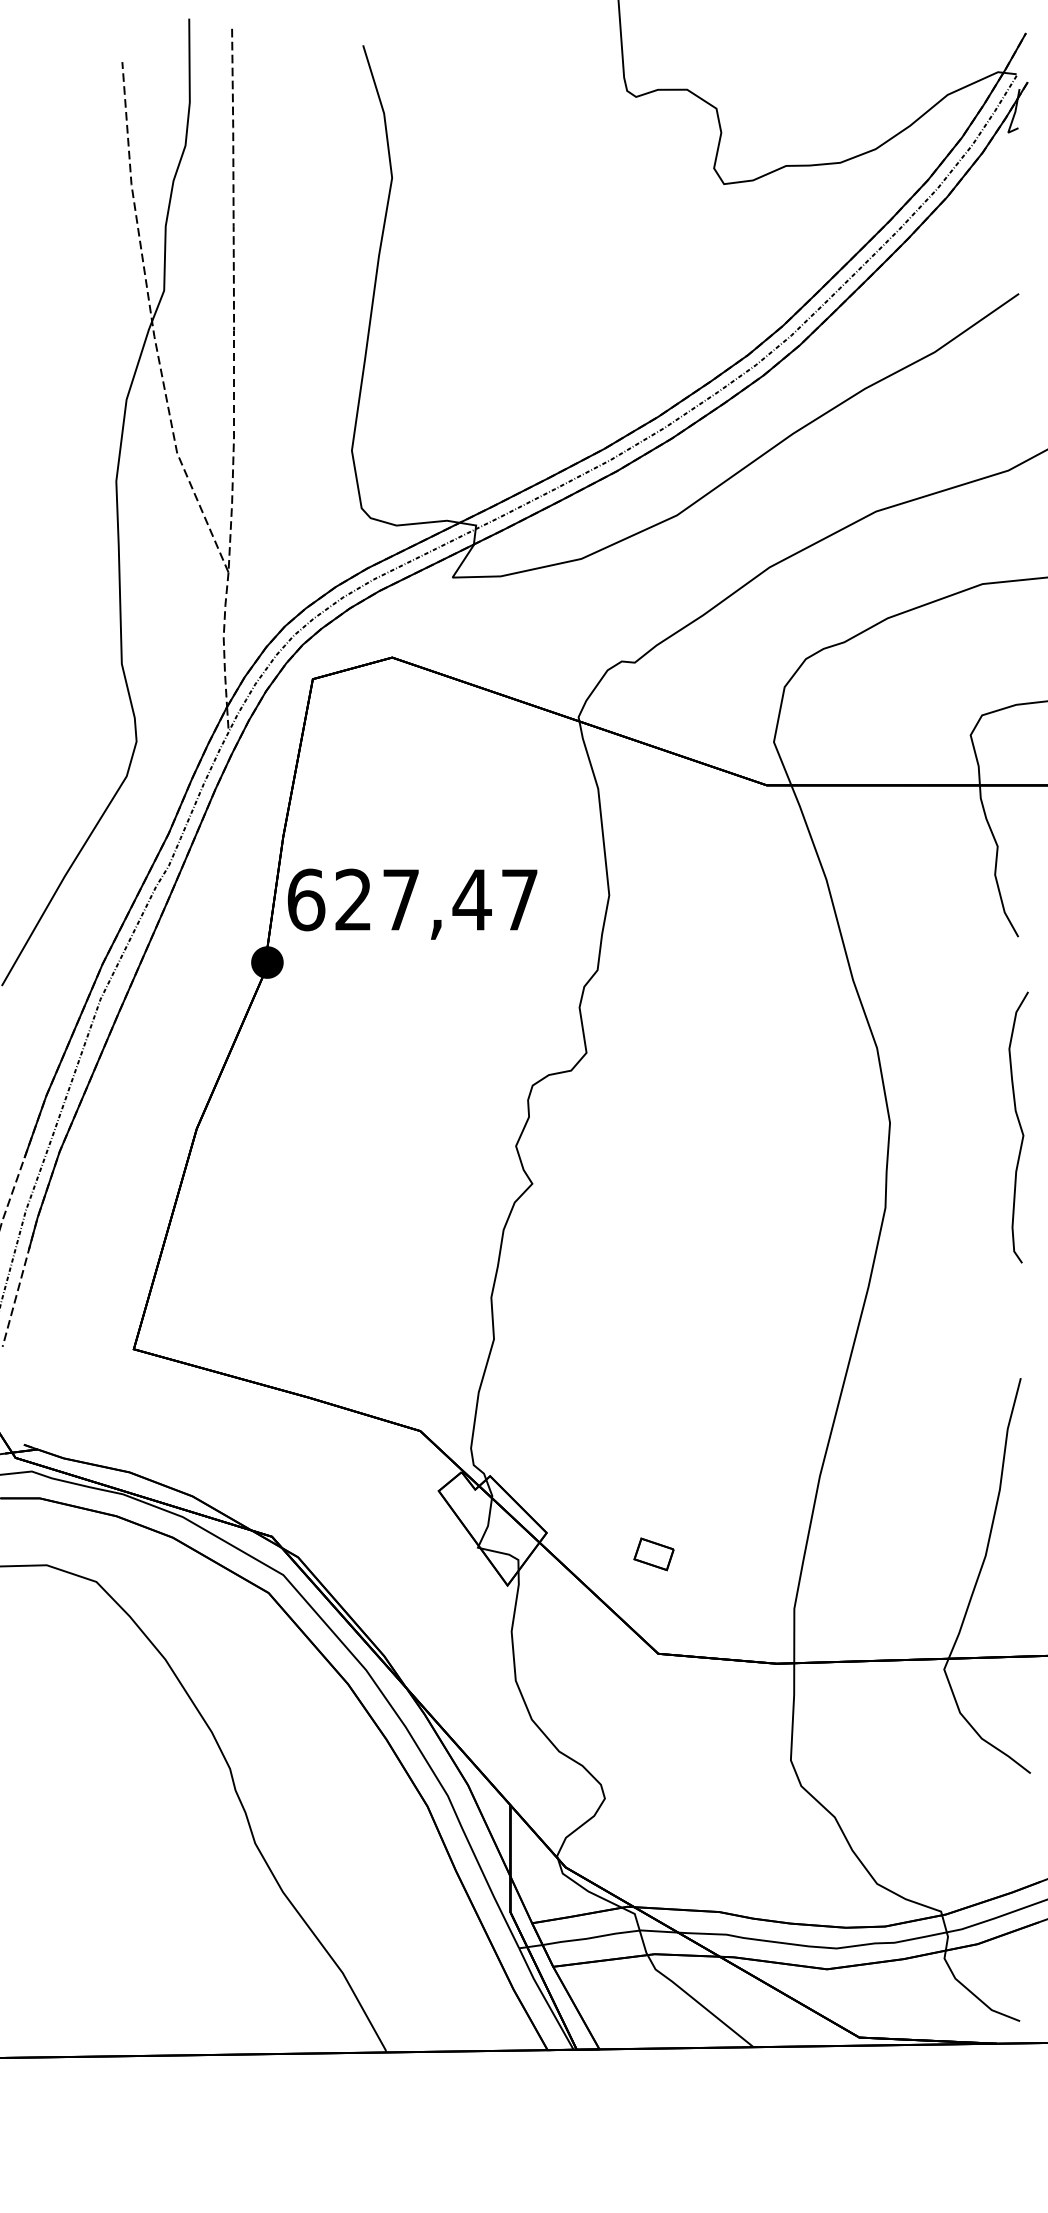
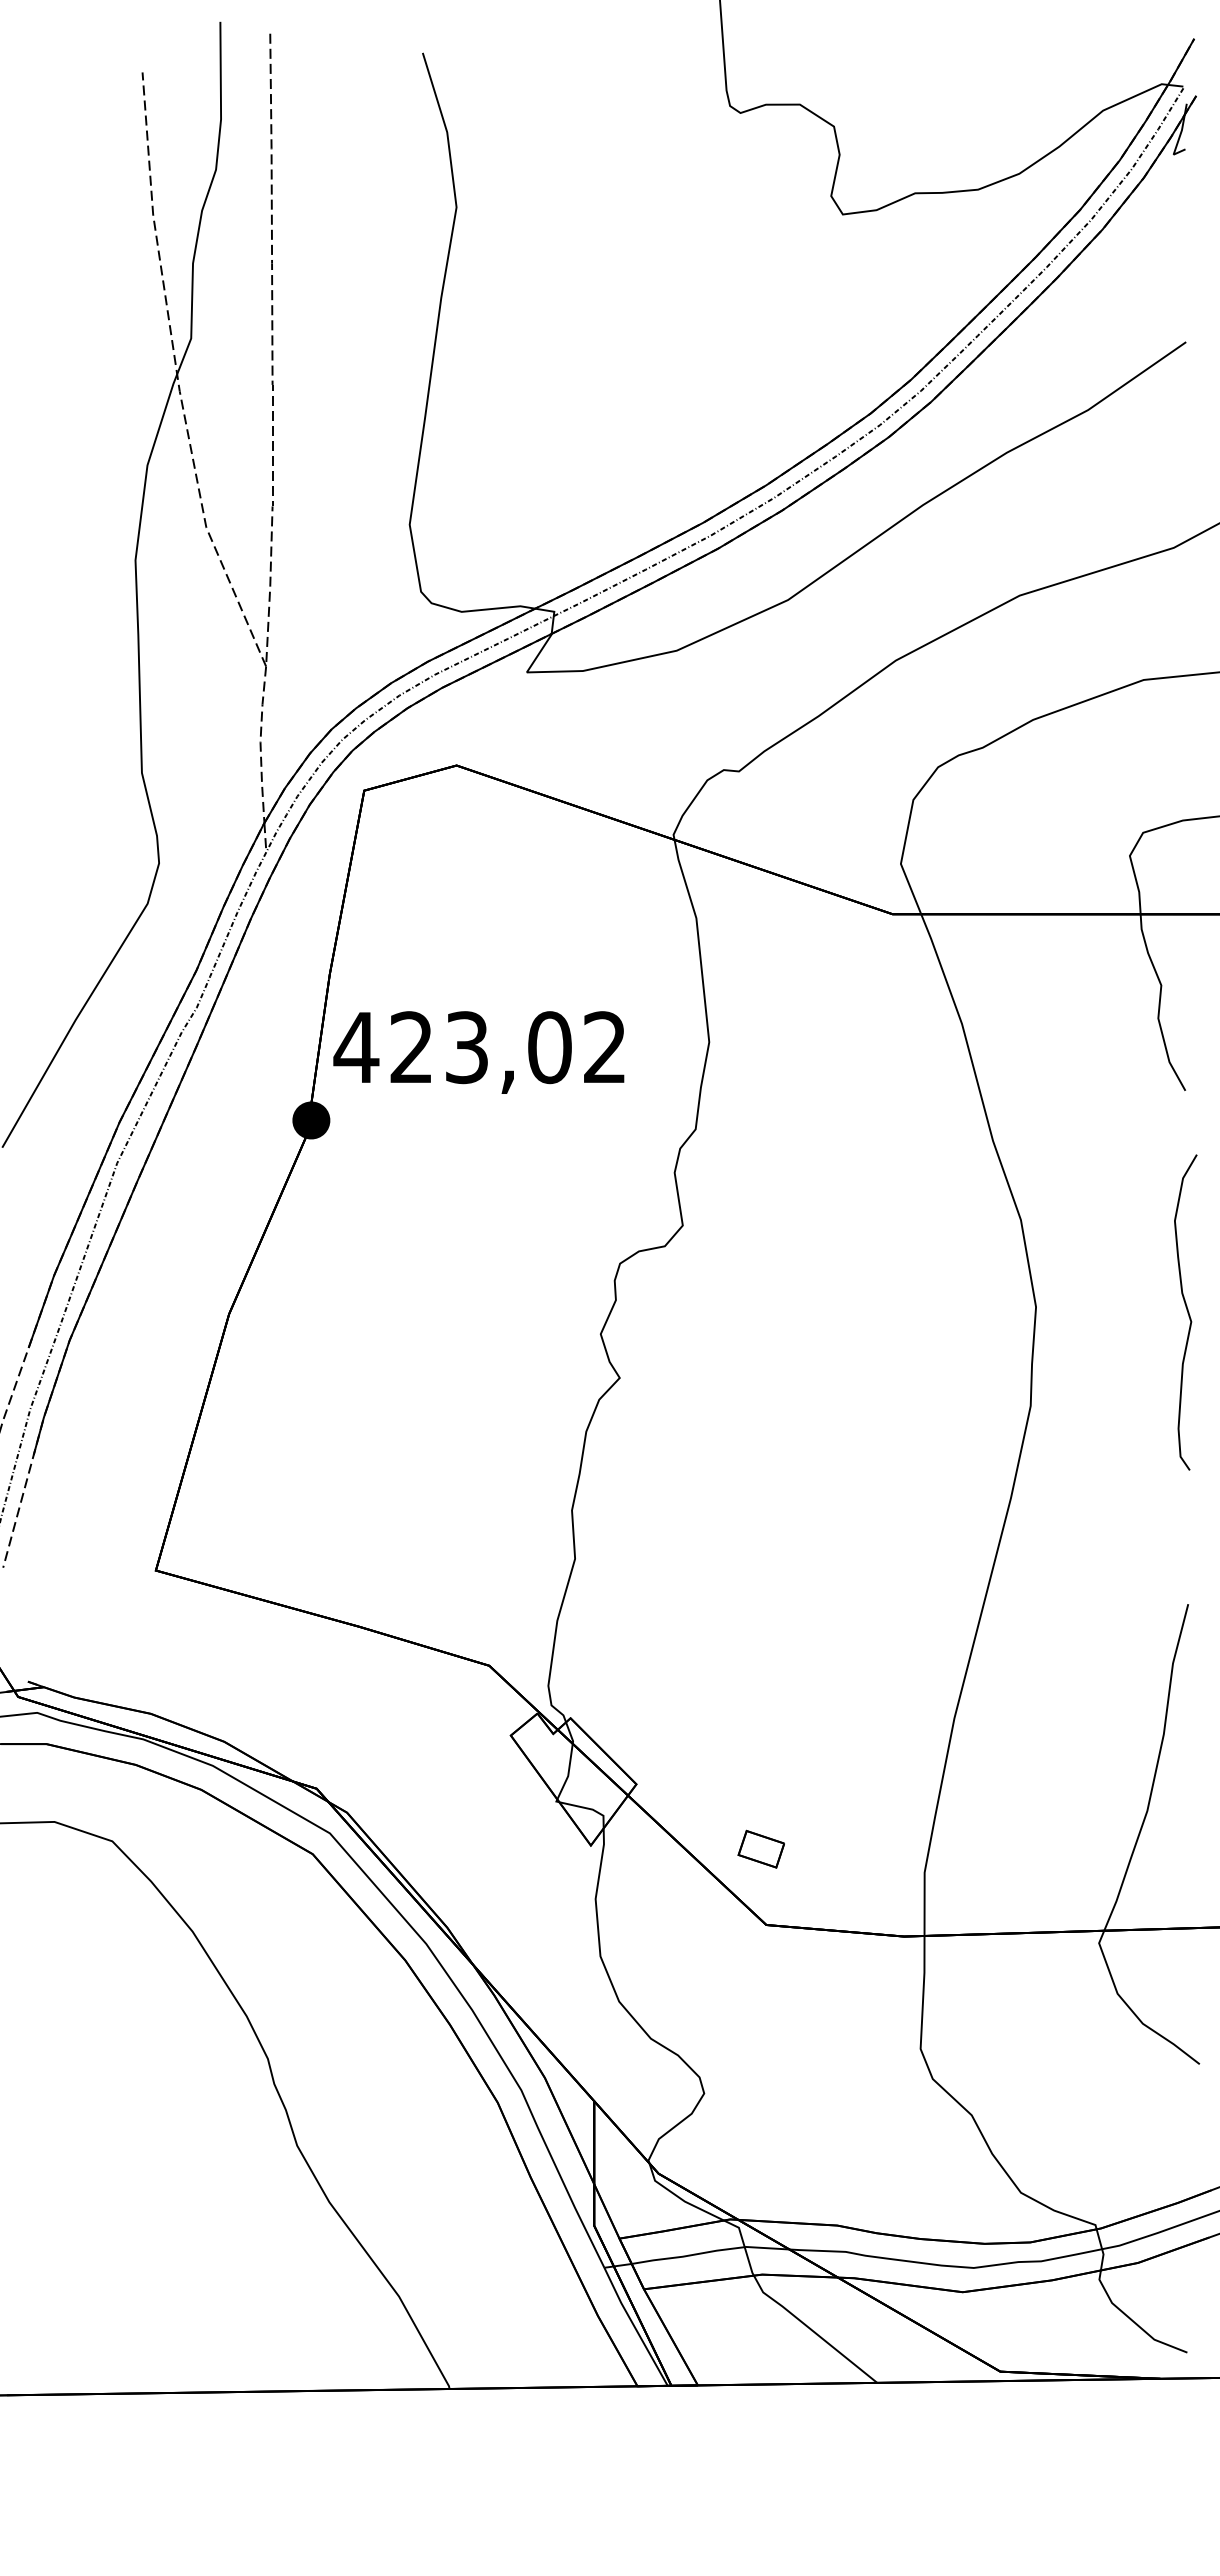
text: (411, 899) -> (479, 1047), 627,47 -> 423,02
part: (653, 1553) -> (760, 1848), moved

